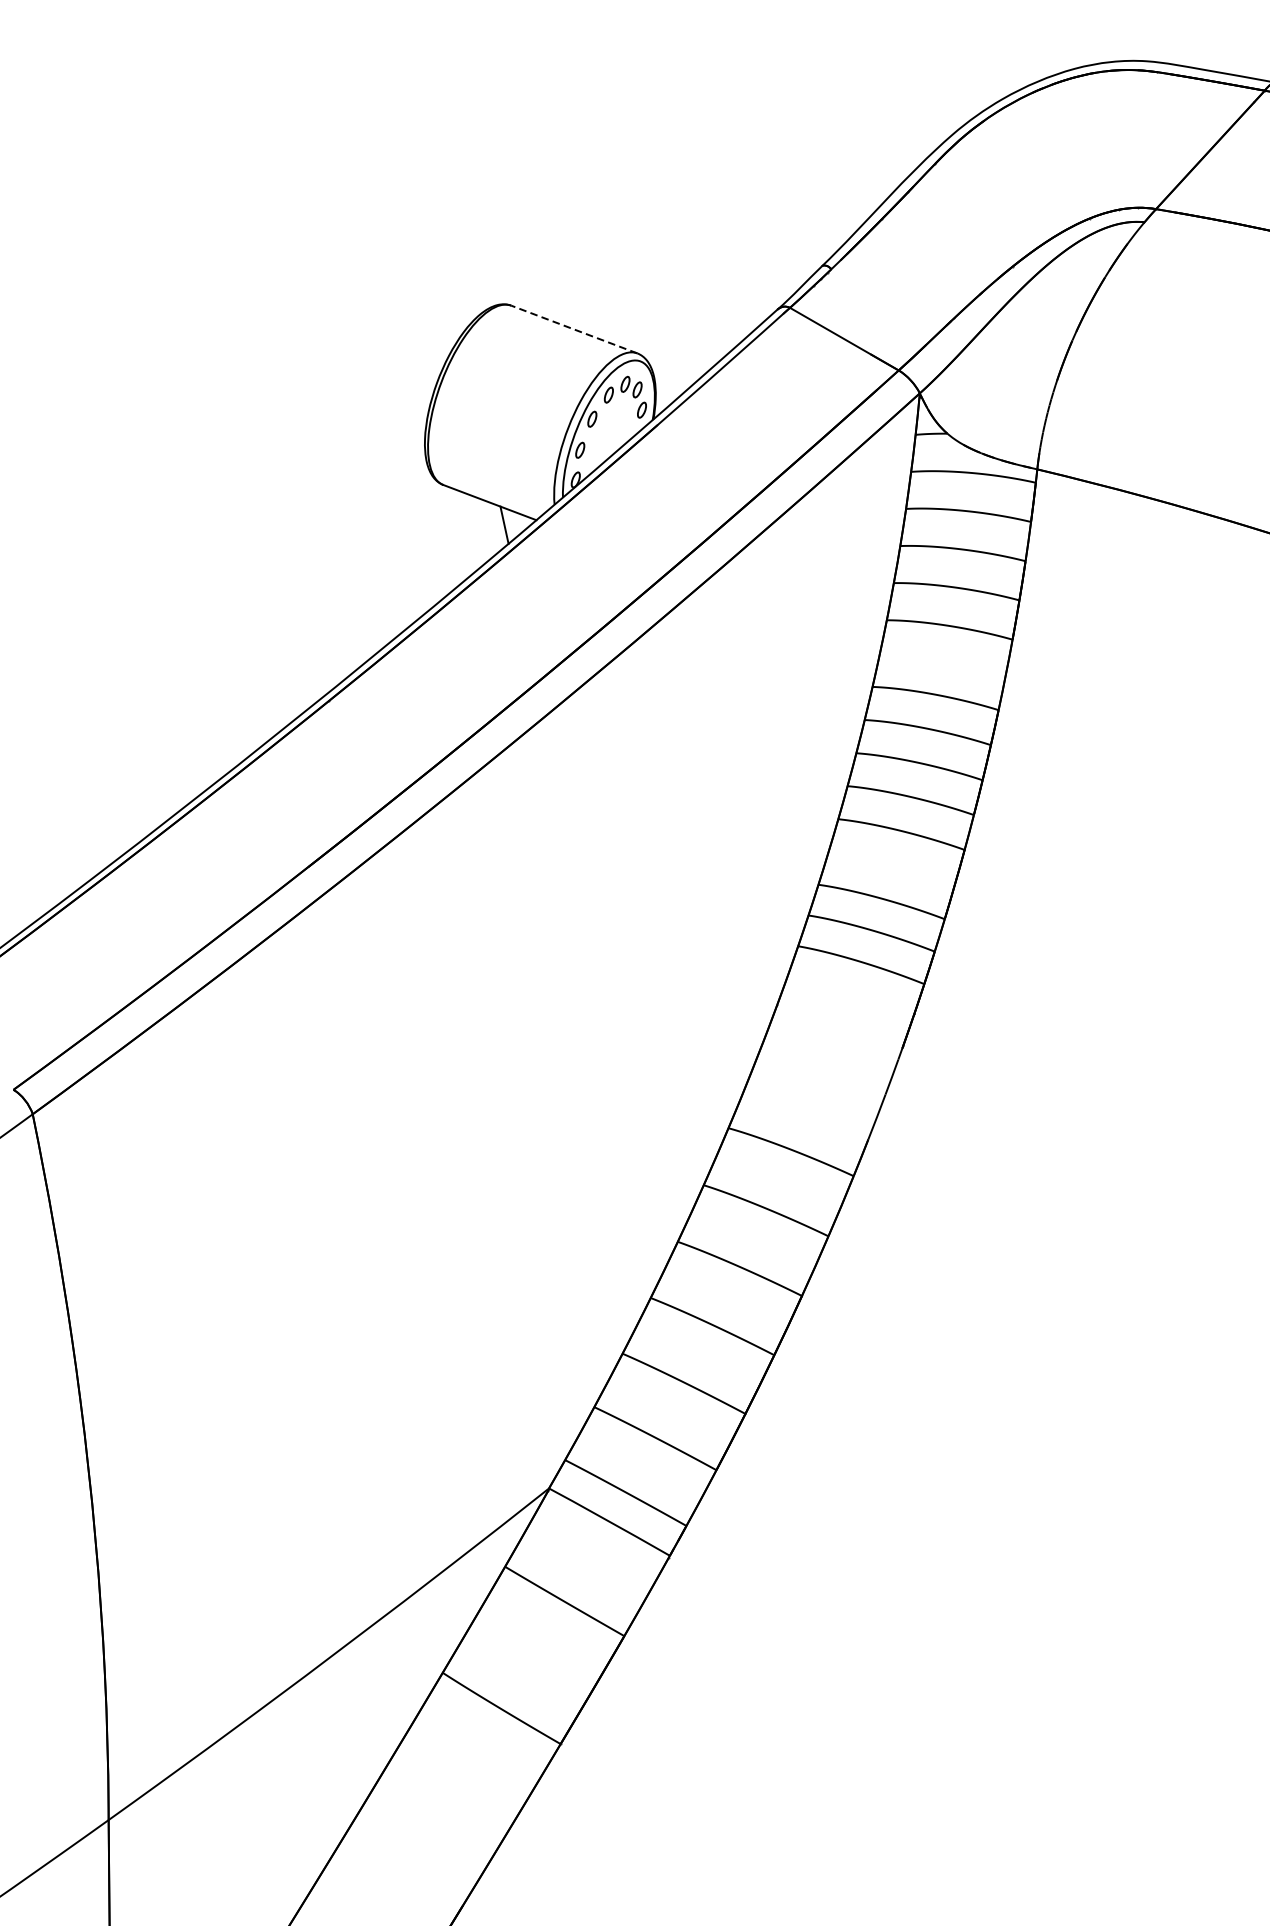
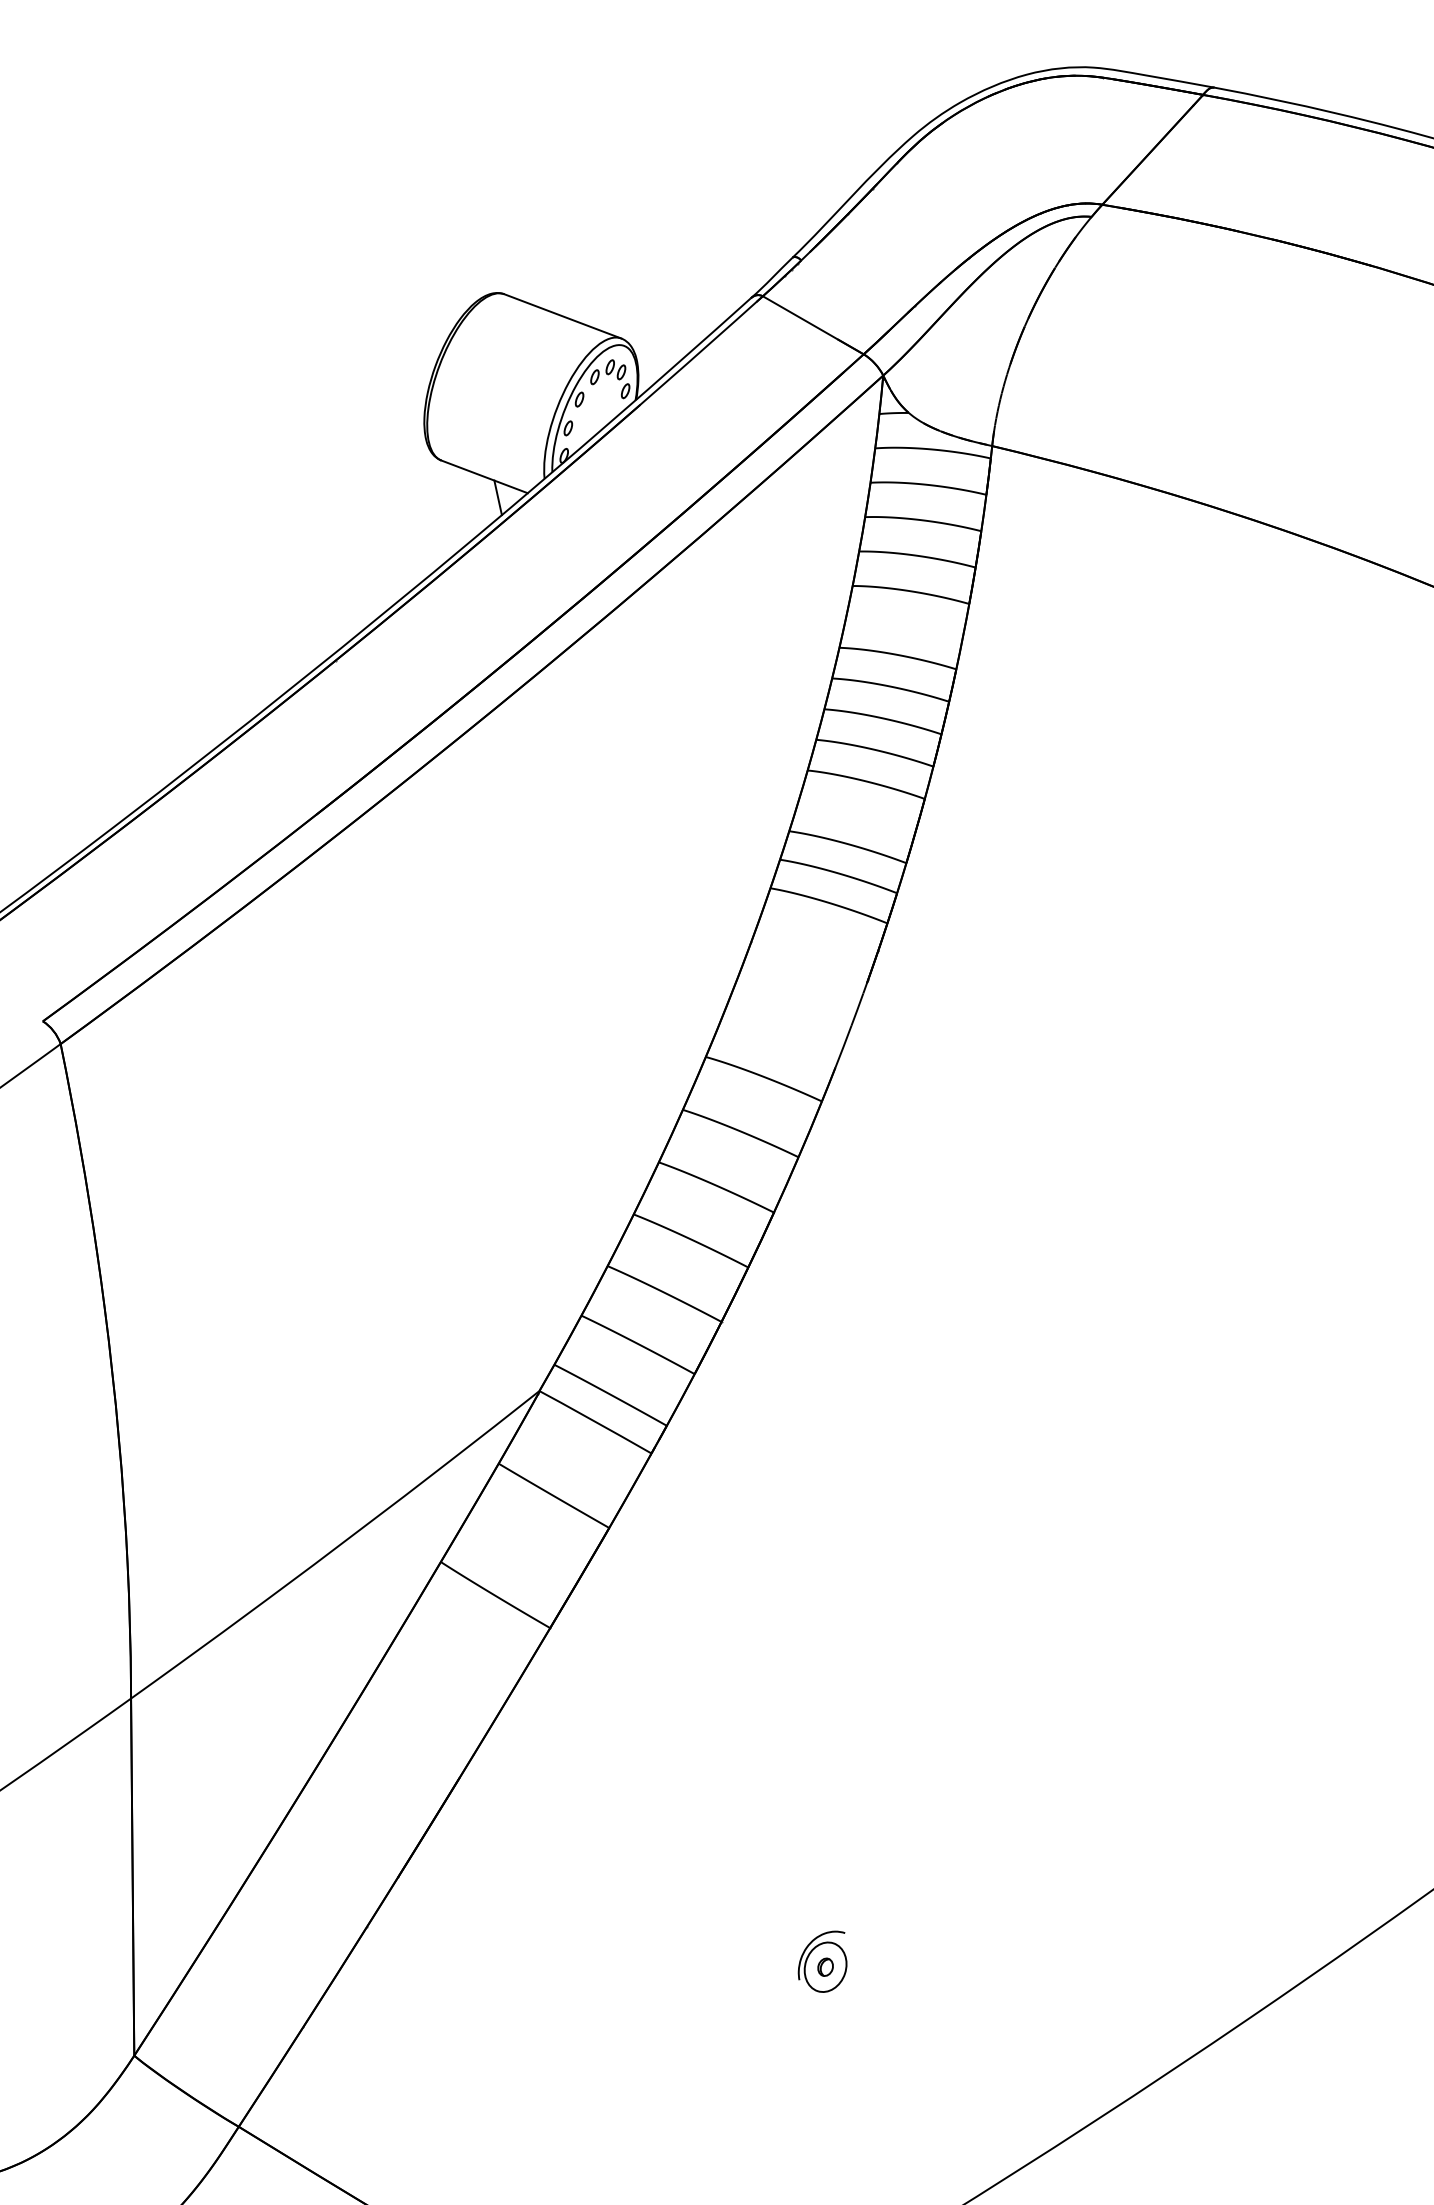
line: (573, 329) -> (562, 316), dashed -> solid

